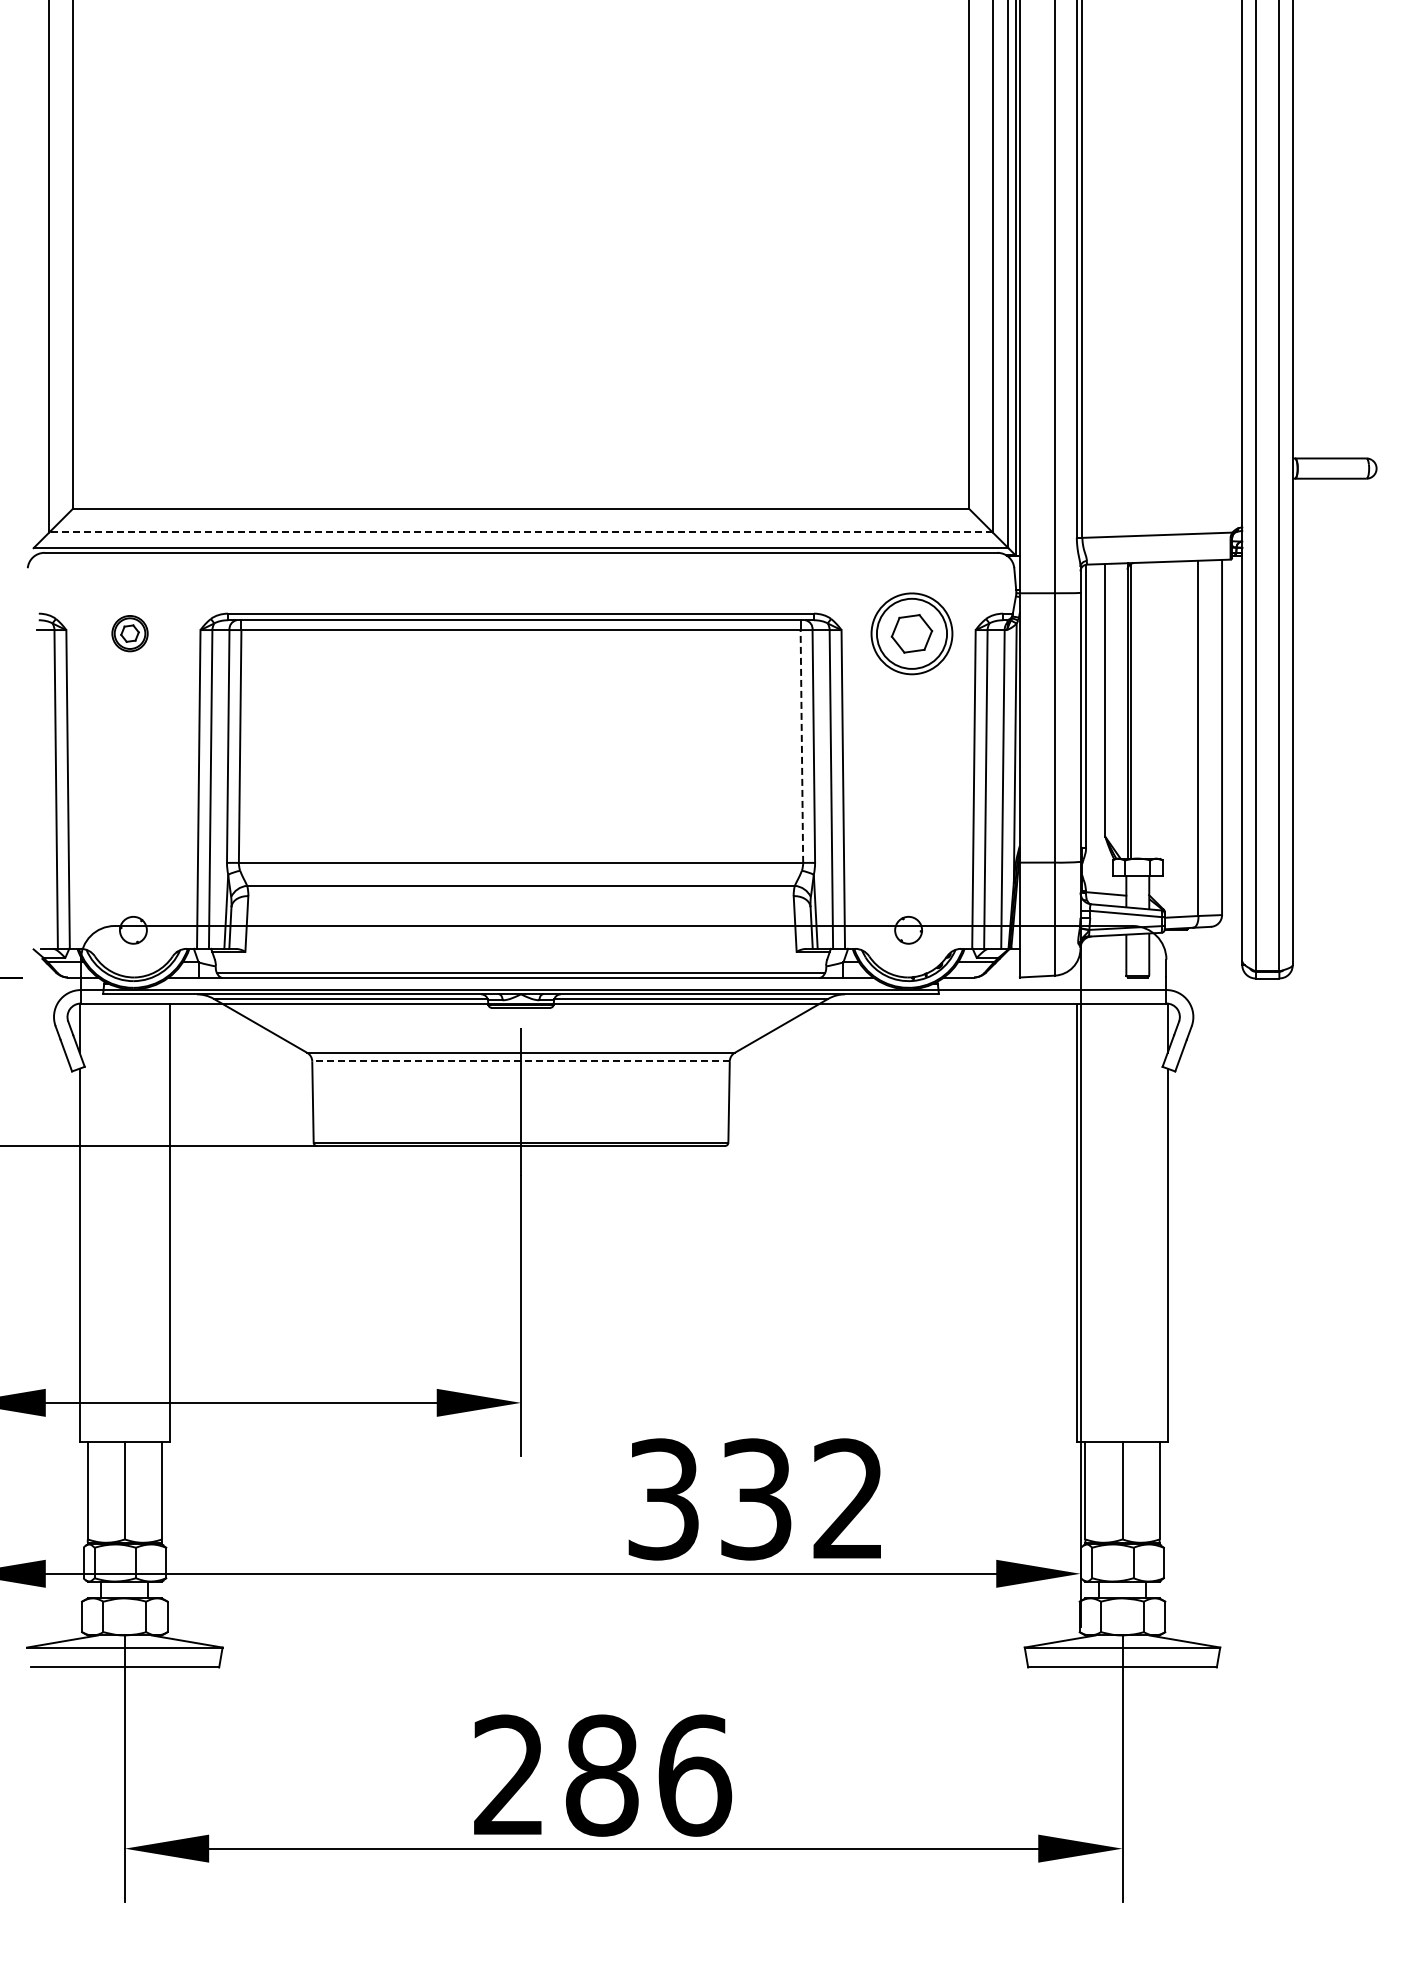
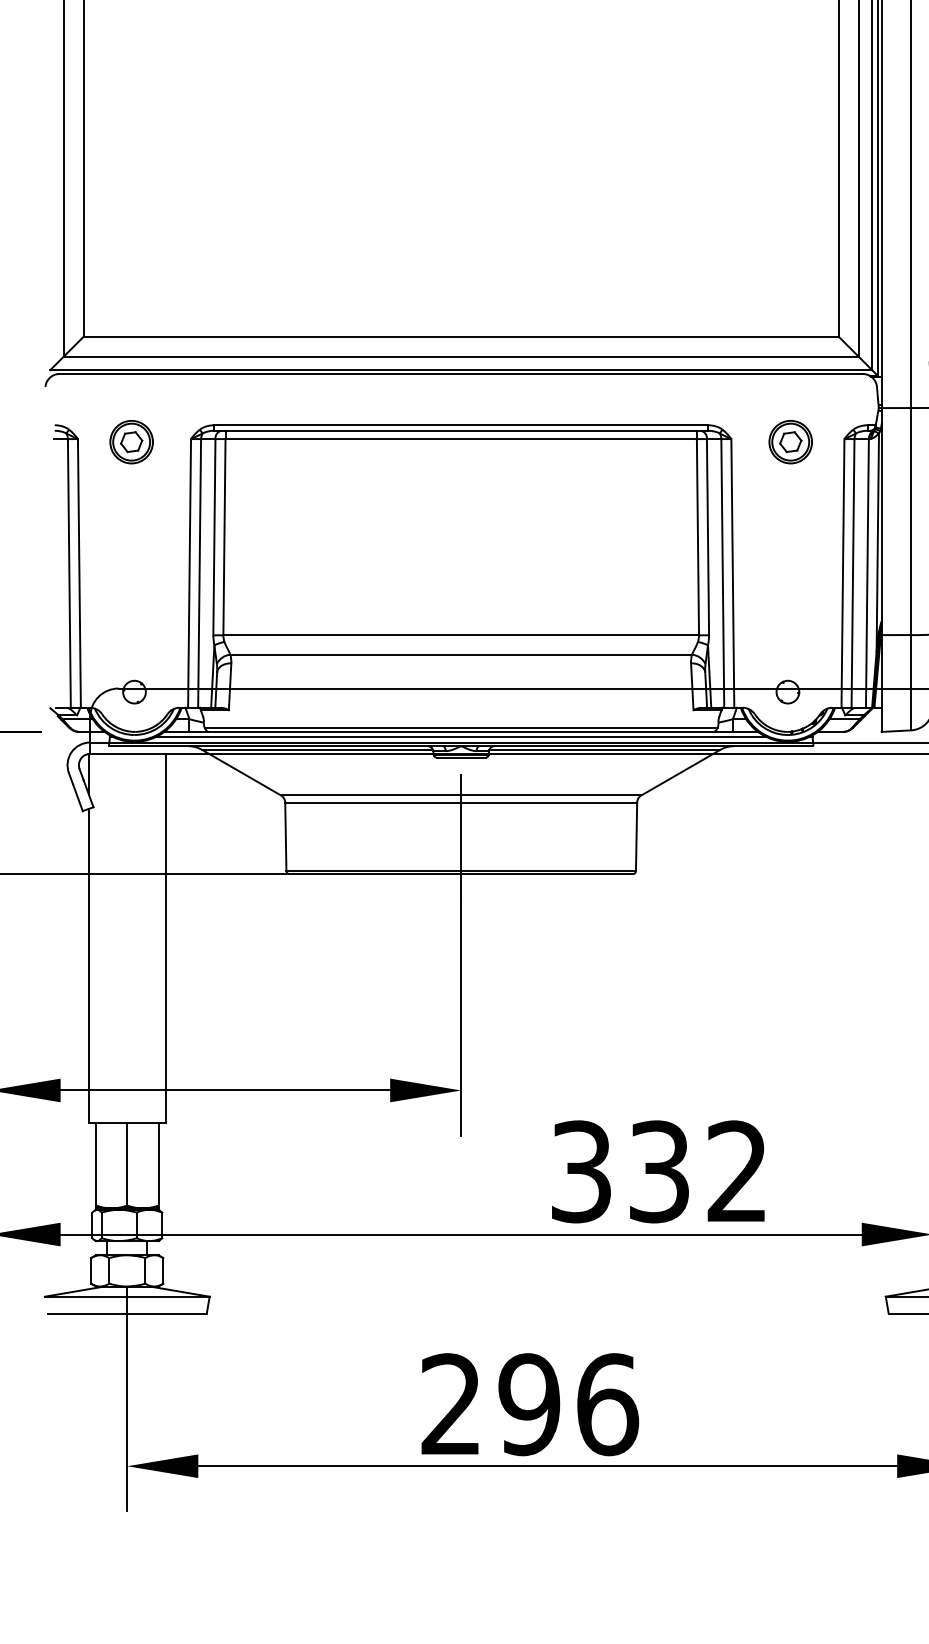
line: (521, 532) -> (461, 356), dashed -> solid
part: (129, 633) -> (131, 441), size x1.43
part: (911, 633) -> (790, 441), size x0.62
line: (801, 746) -> (697, 537), dashed -> solid
line: (520, 983) -> (460, 736), added
line: (521, 1061) -> (461, 802), dashed -> solid
text: (601, 1775) -> (529, 1404), 286 -> 296

